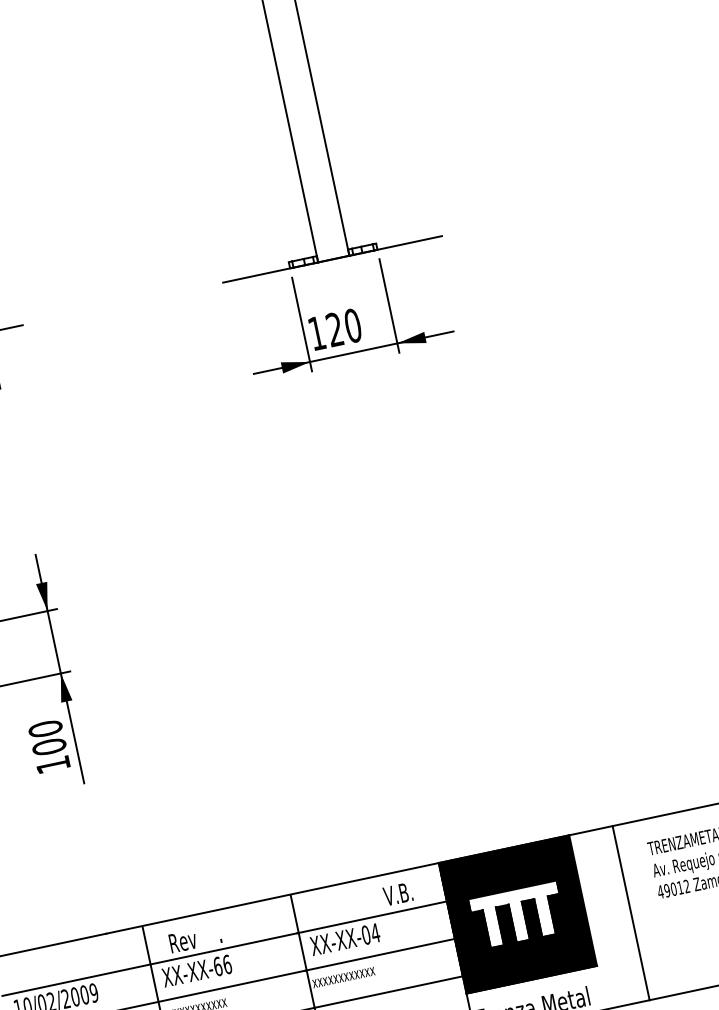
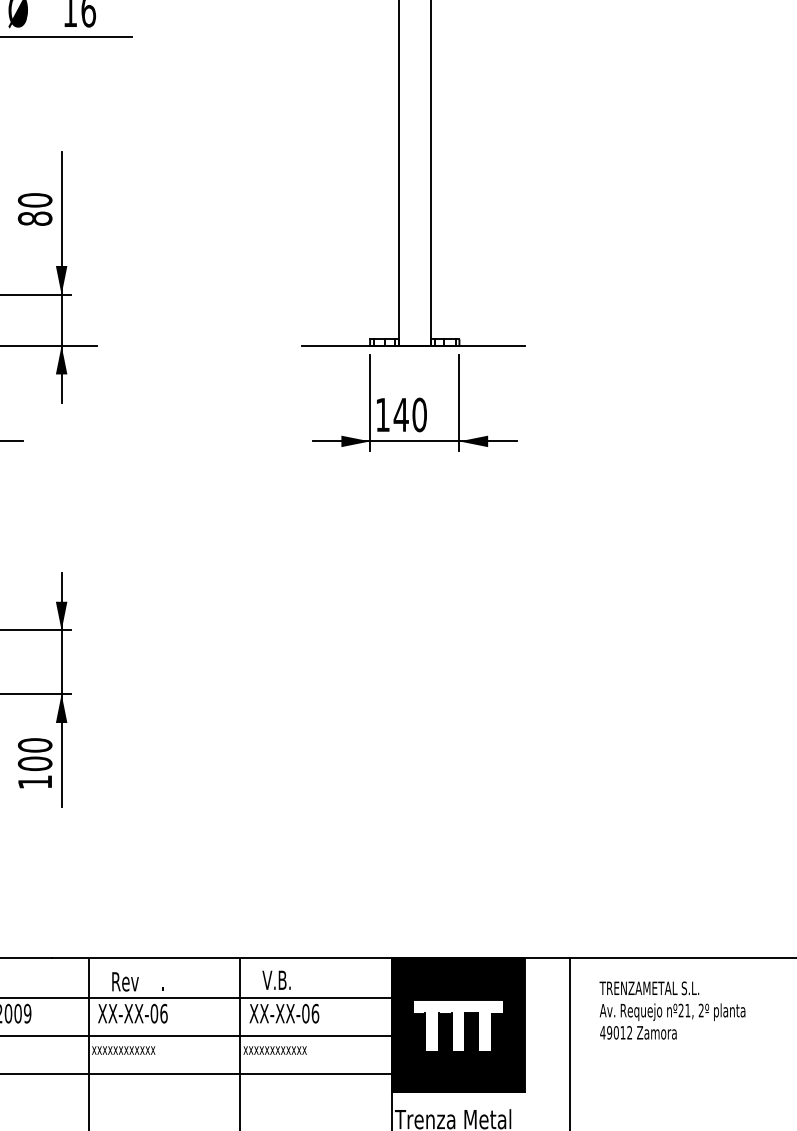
text: (334, 329) -> (400, 414), 120 -> 140
text: (397, 893) -> (276, 979), moved
text: (375, 932) -> (315, 1013), XX-XX-04 -> XX-XX-06
text: (218, 966) -> (154, 1013), XX-XX-66 -> XX-XX-06

